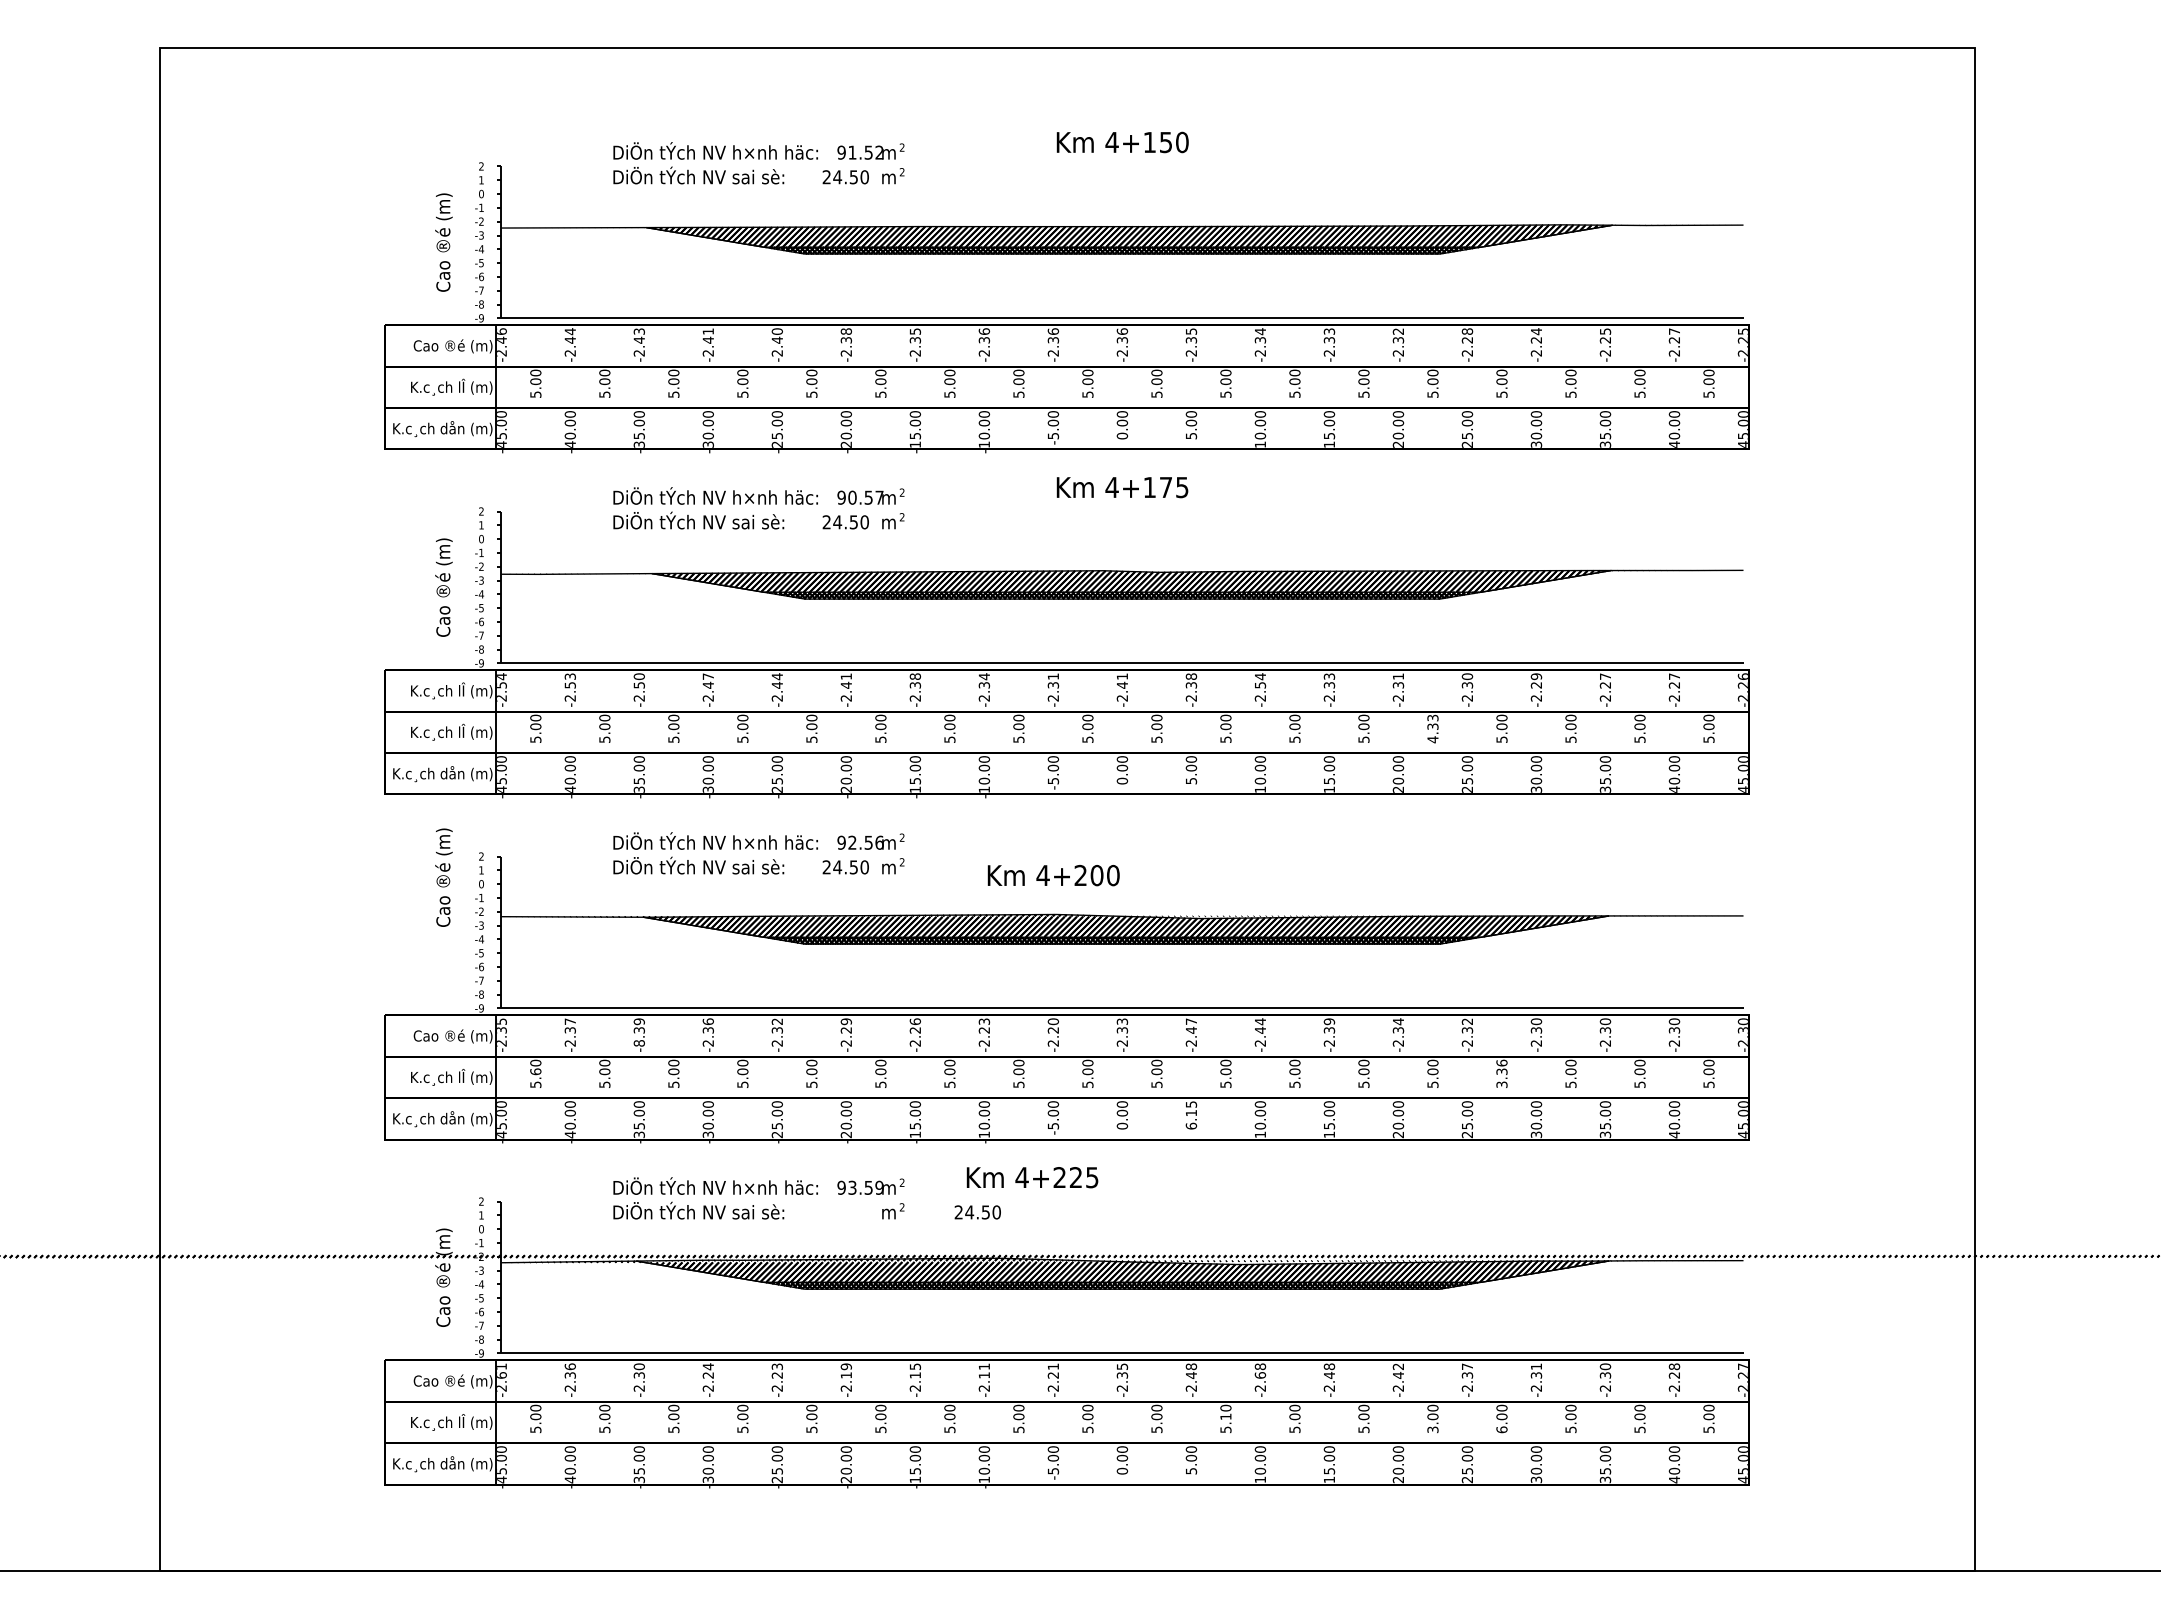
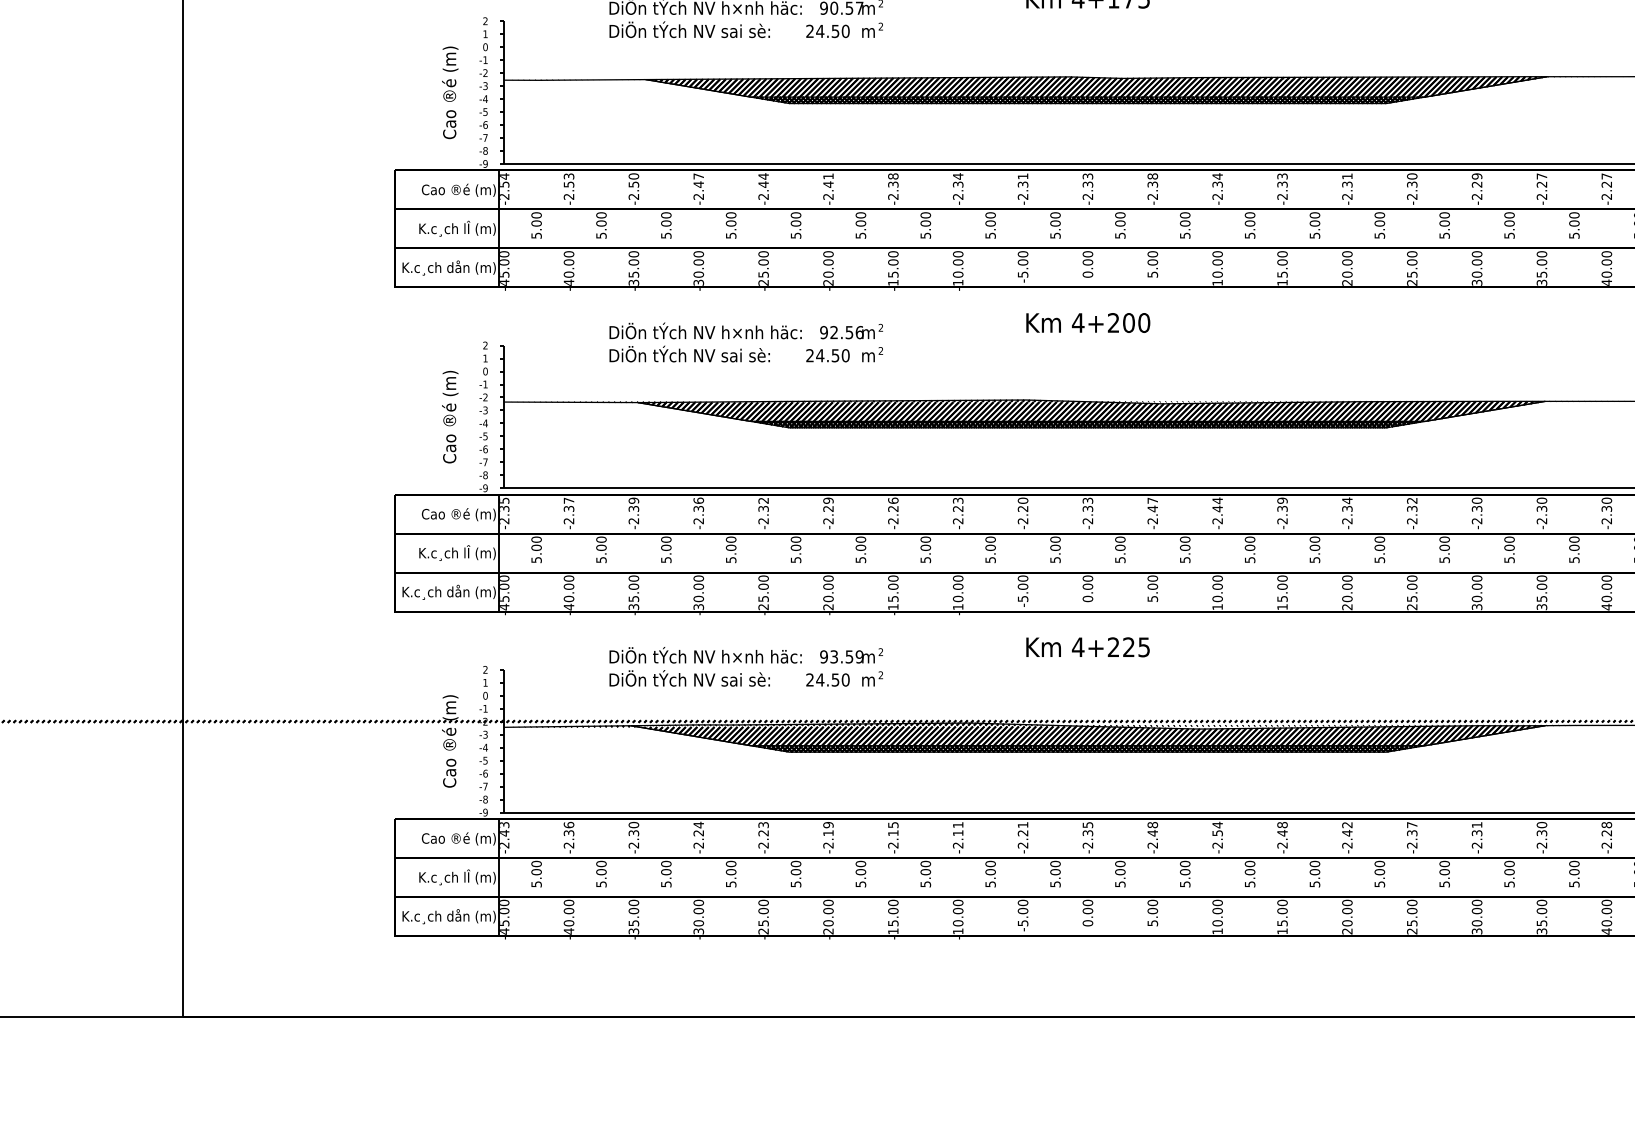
text: (1122, 680) -> (1088, 180), -2.41 -> -2.33
text: (1259, 685) -> (1216, 184), -2.54 -> -2.34
text: (438, 690) -> (445, 189), K.c¸ch lÎ (m) -> Cao ®é (m)
text: (1432, 728) -> (1379, 225), 4.33 -> 5.00
text: (1053, 875) -> (1088, 322), moved
text: (443, 877) -> (449, 416), moved
text: (638, 1043) -> (633, 521), -8.39 -> -2.39
text: (535, 1071) -> (536, 547), 5.60 -> 5.00
text: (1501, 1073) -> (1444, 549), 3.36 -> 5.00
text: (1191, 1115) -> (1152, 588), 6.15 -> 5.00
text: (1032, 1177) -> (1088, 647), moved
text: (977, 1212) -> (827, 680), moved
text: (1260, 1370) -> (1217, 828), -2.68 -> -2.54
text: (501, 1371) -> (504, 829), -2.61 -> -2.43
text: (1225, 1416) -> (1184, 871), 5.10 -> 5.00
text: (1432, 1429) -> (1379, 884), 3.00 -> 5.00
text: (1501, 1429) -> (1444, 884), 6.00 -> 5.00

